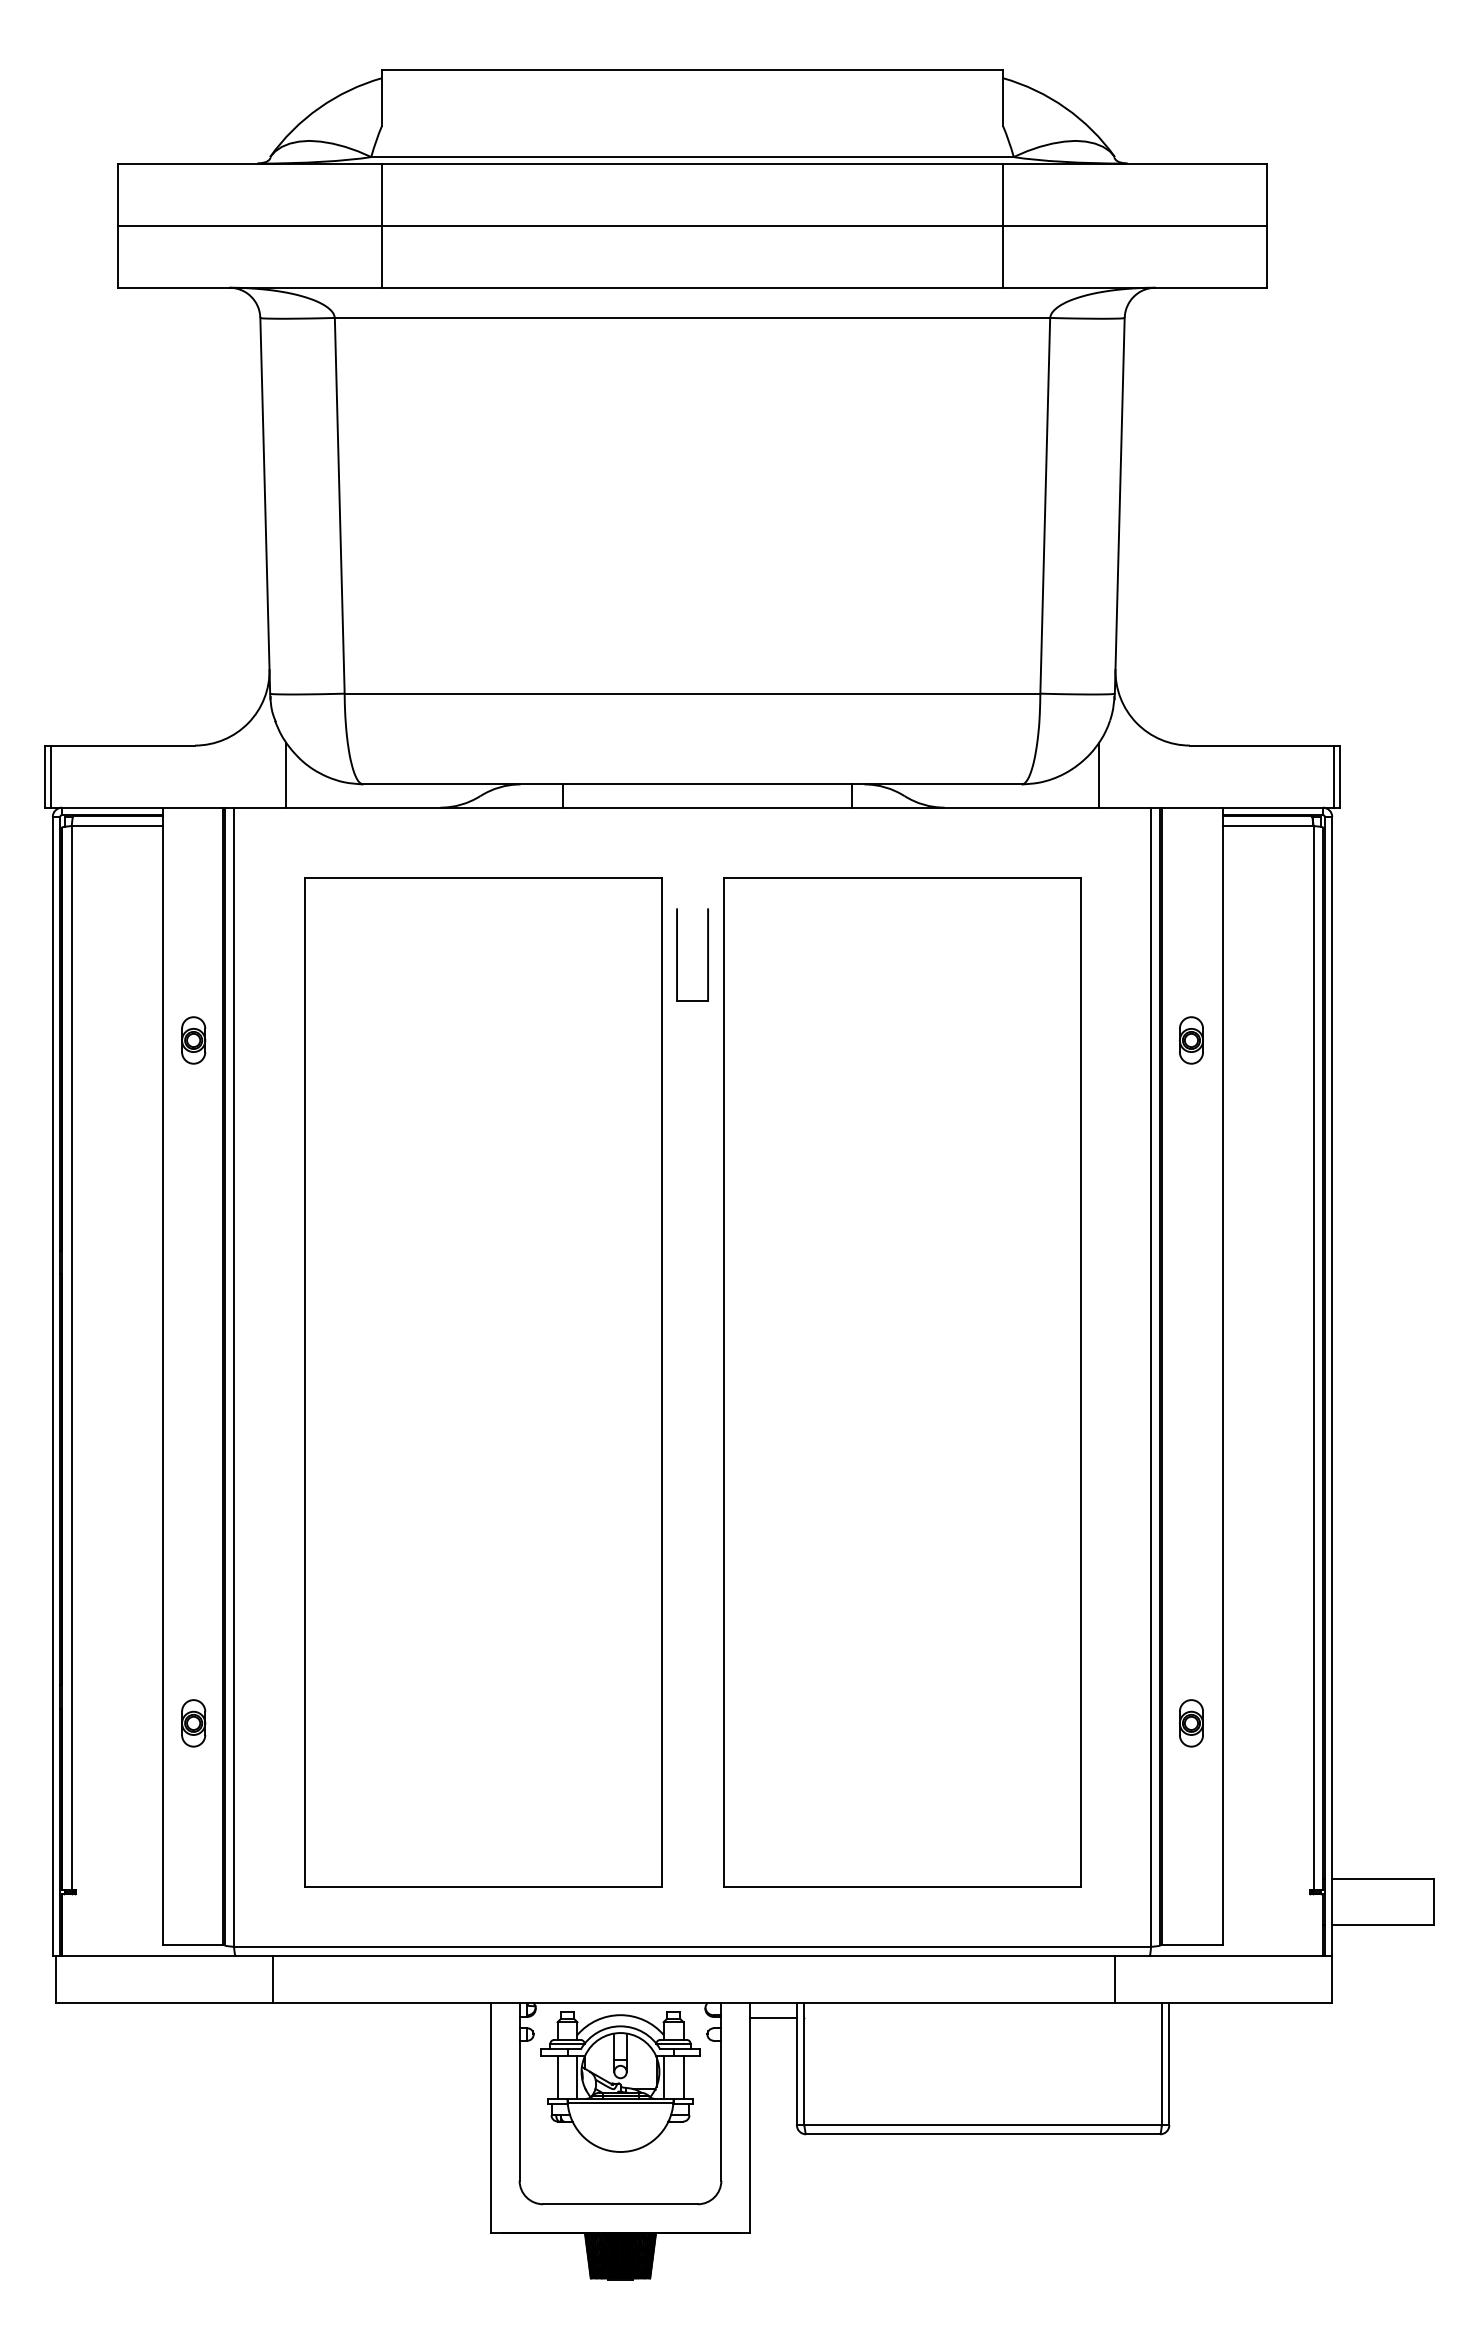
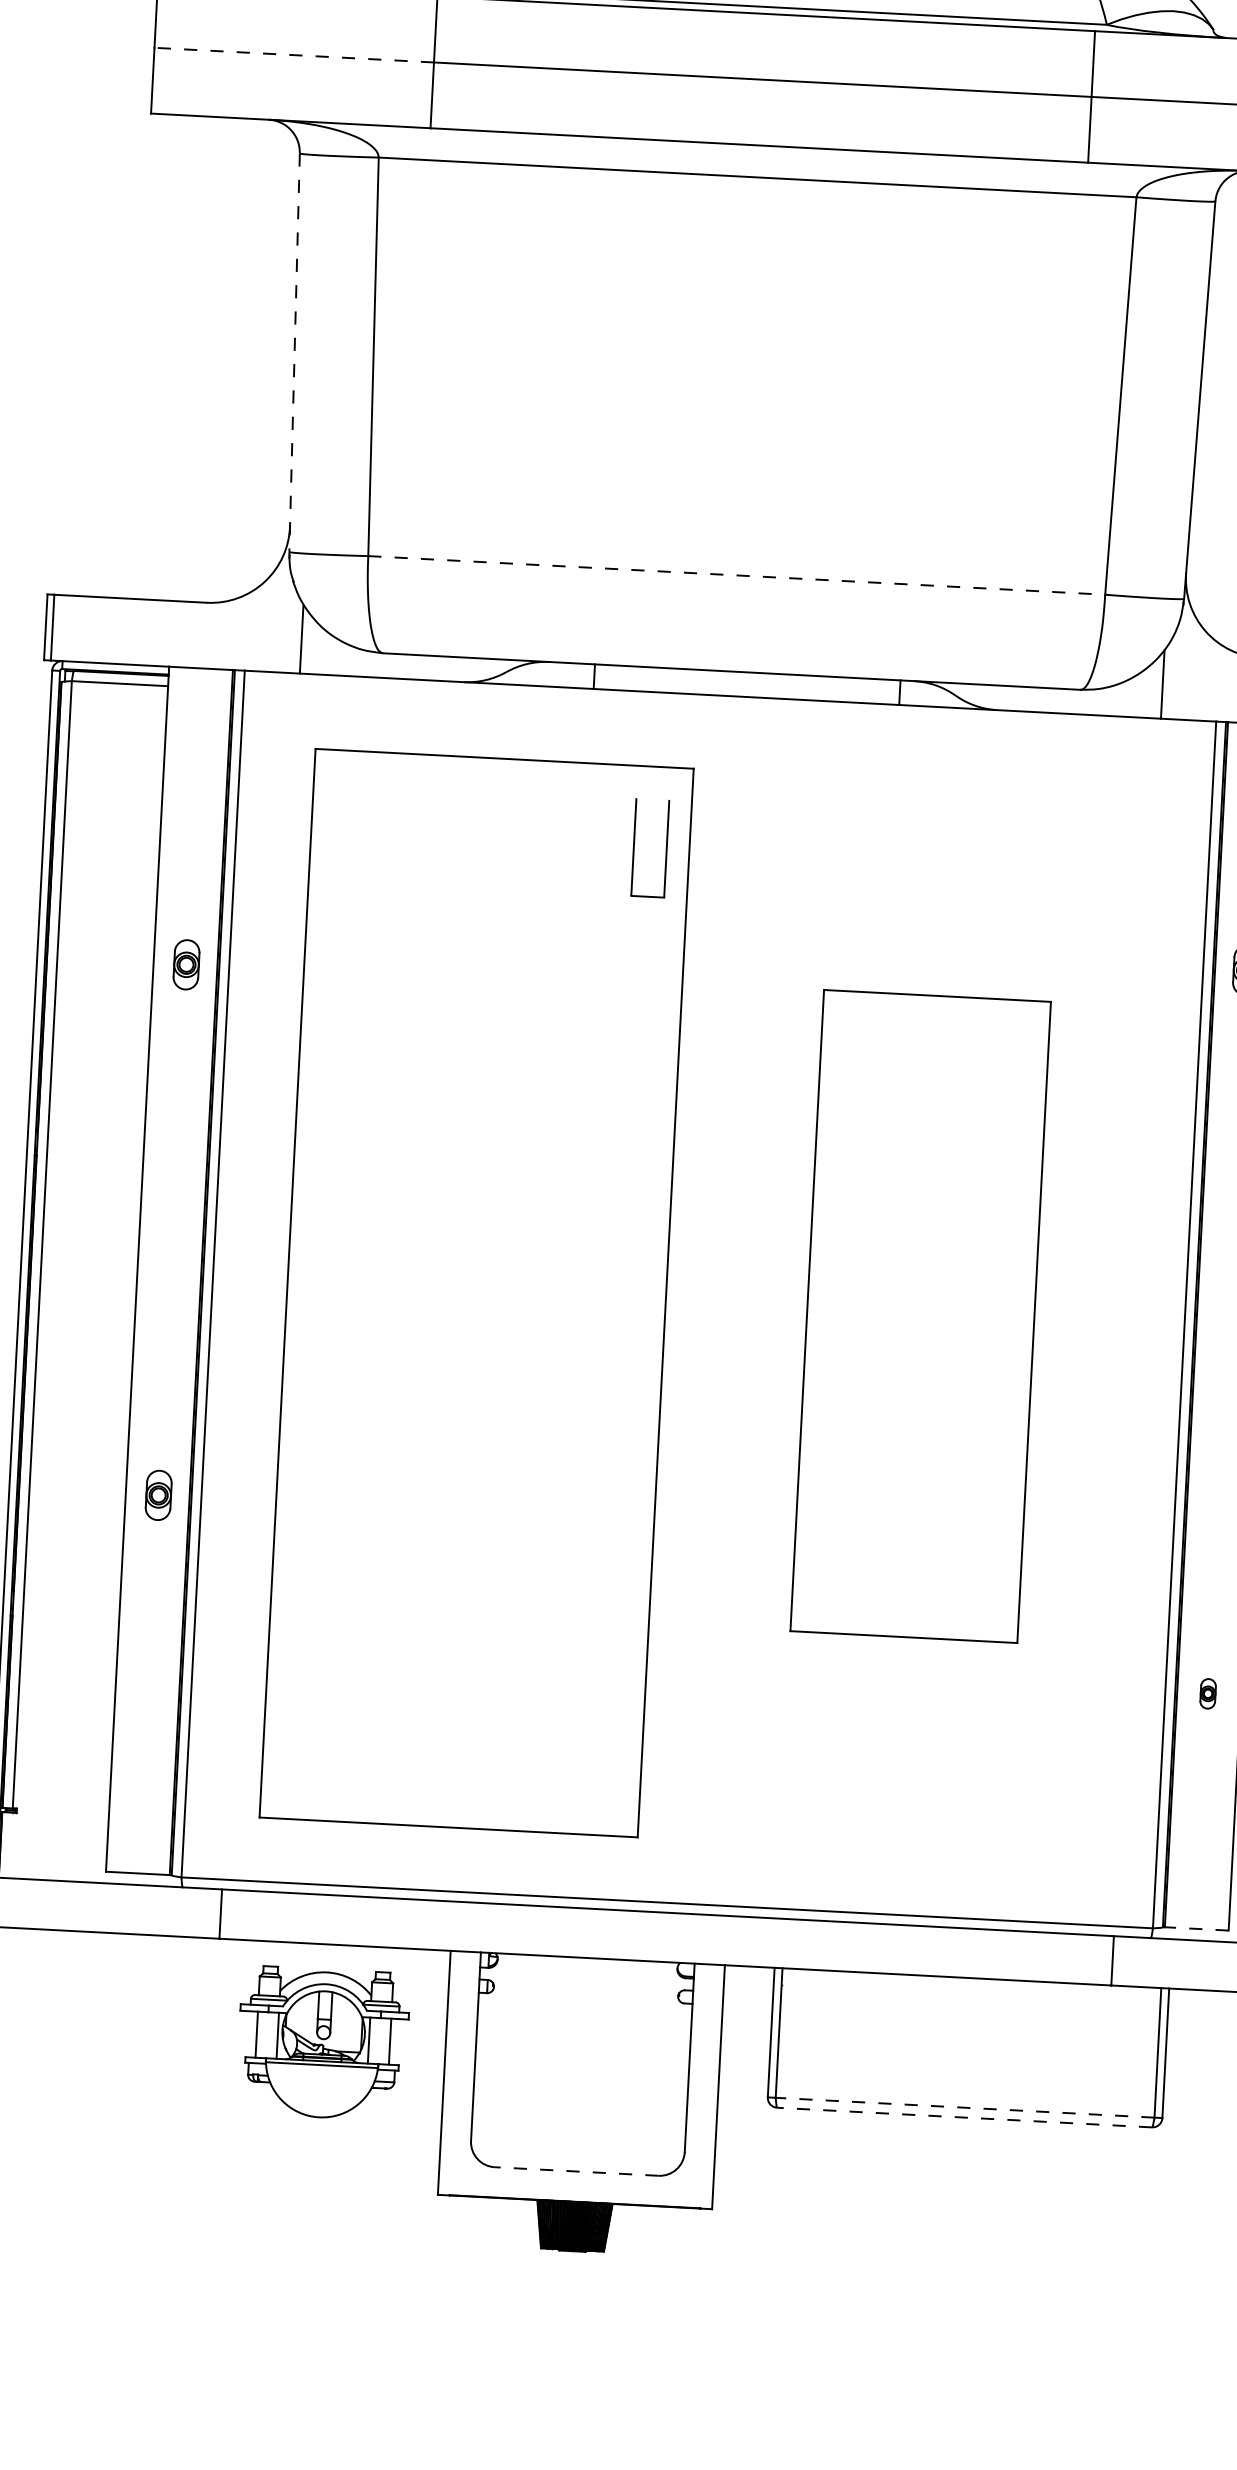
line: (250, 225) -> (294, 54), solid -> dashed
line: (265, 505) -> (294, 352), solid -> dashed
line: (692, 693) -> (736, 575), solid -> dashed
part: (677, 954) -> (634, 847), moved
part: (193, 1040) -> (186, 964), moved
part: (902, 1382) -> (920, 1316), size x0.6
part: (193, 1723) -> (158, 1495), moved
part: (1191, 1723) -> (1208, 1693), size x0.6
line: (1191, 1945) -> (1195, 1929), solid -> dashed
line: (772, 2018) -> (747, 1983), removed
part: (620, 2081) -> (323, 2042), moved
line: (983, 2125) -> (965, 2108), solid -> dashed
line: (983, 2134) -> (964, 2117), solid -> dashed
line: (620, 2204) -> (576, 2171), solid -> dashed

